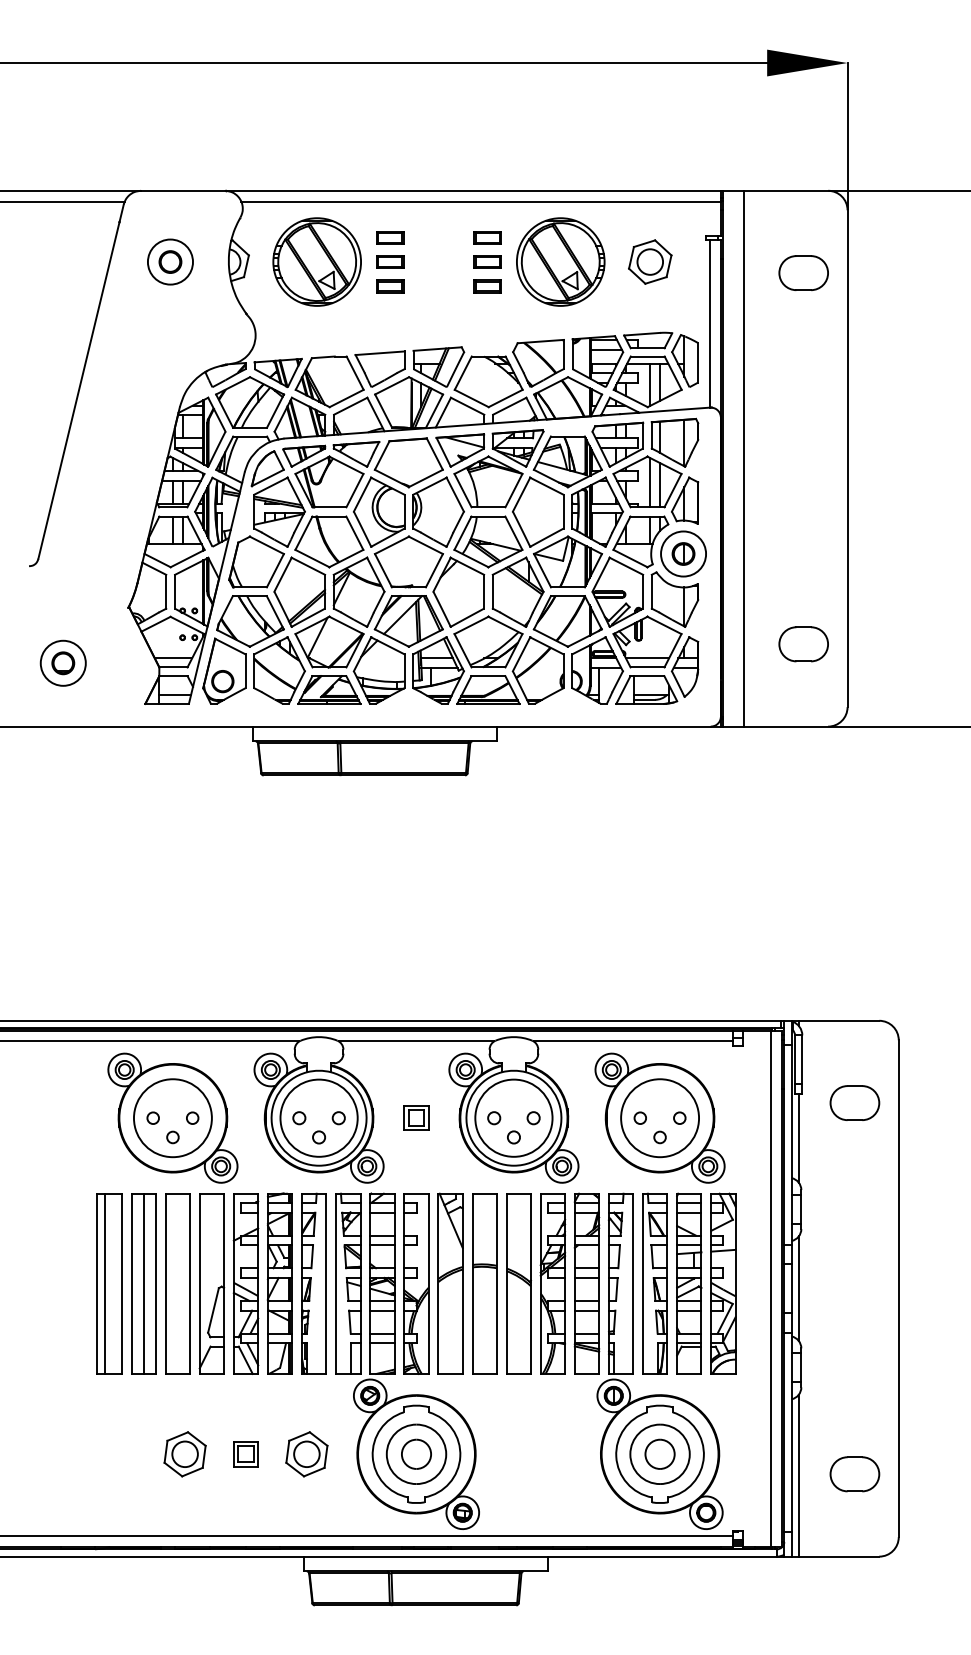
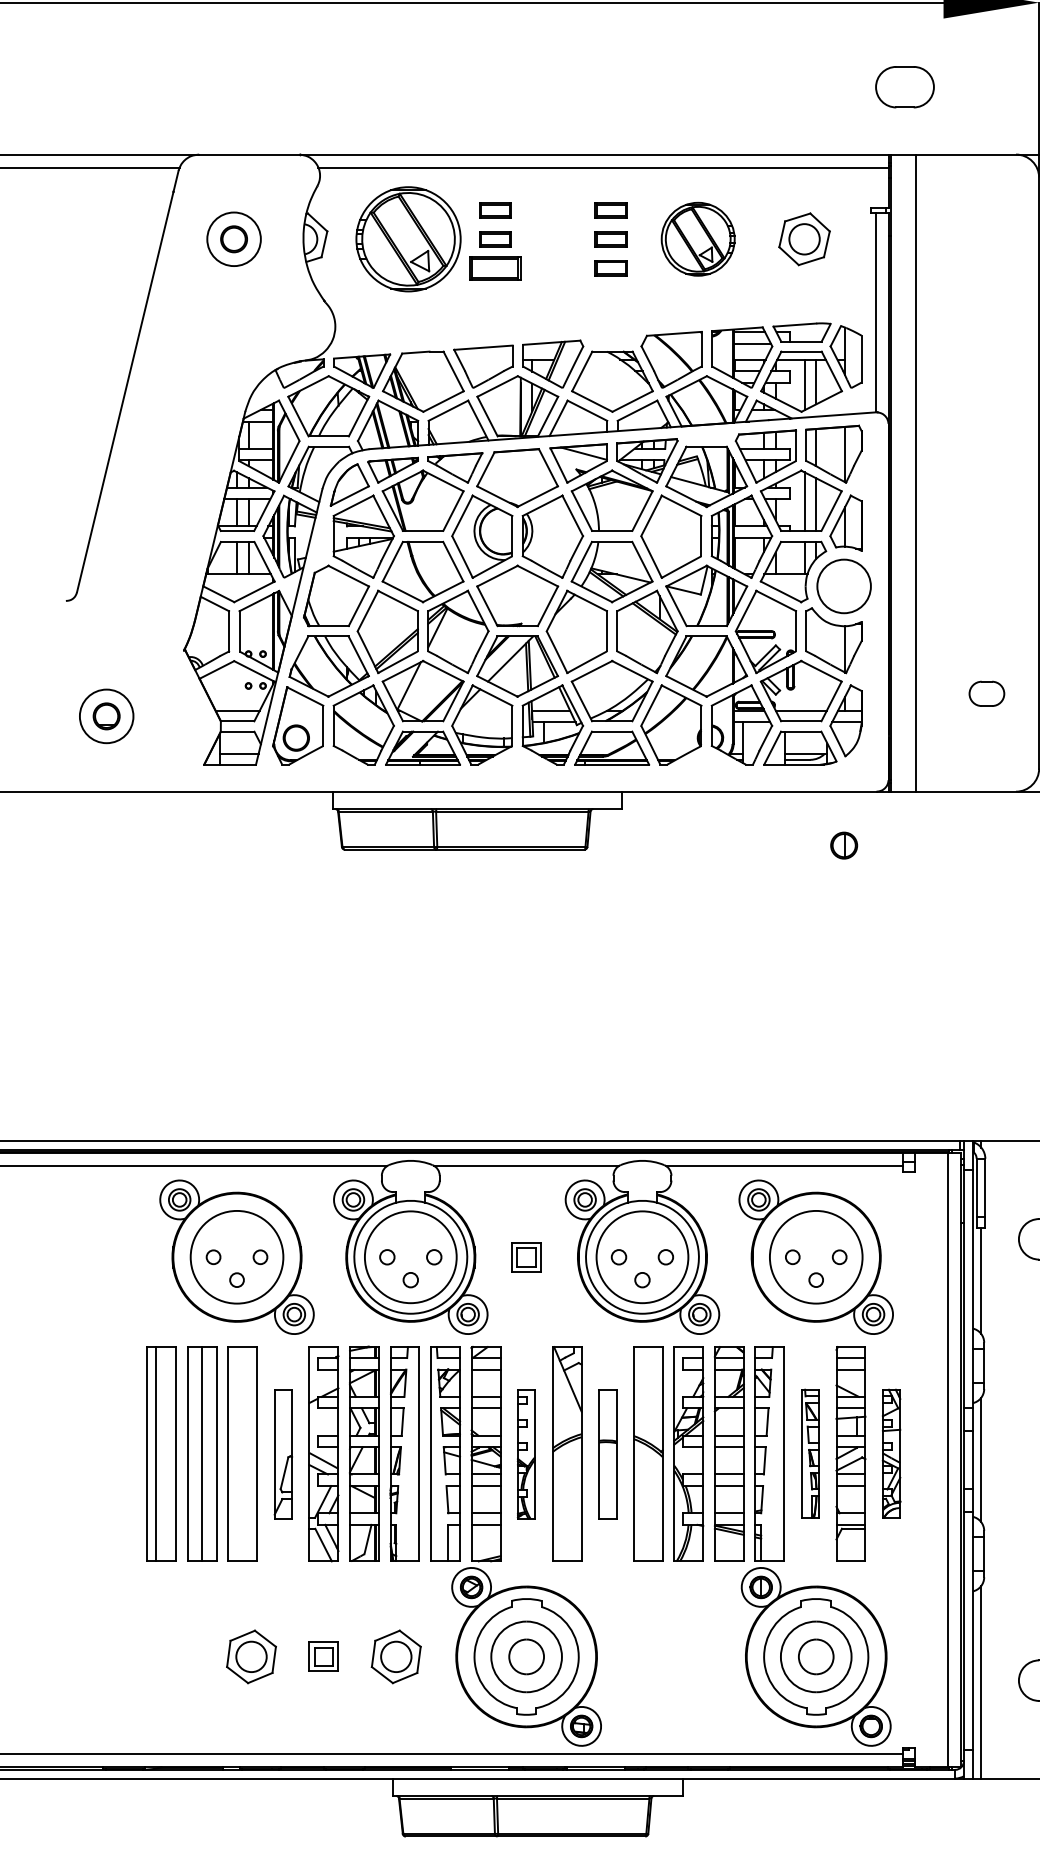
part: (560, 261) -> (697, 238), size x0.7
part: (803, 272) -> (904, 86), moved
part: (390, 286) -> (495, 268), size x1.6
part: (683, 553) -> (844, 845), moved
part: (803, 644) -> (986, 694), size x0.6
part: (211, 1283) -> (282, 1453), size x0.6
part: (416, 1283) -> (526, 1453), size x0.6
part: (484, 1283) -> (607, 1453), size x0.6
part: (654, 1283) -> (809, 1453), size x0.6
part: (723, 1283) -> (891, 1453), size x0.6

